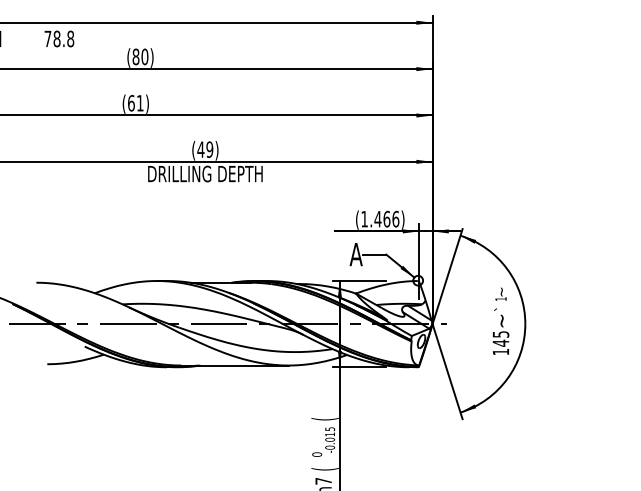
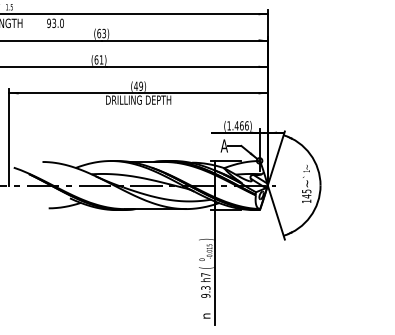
text: (59, 39) -> (55, 23), 78.8 -> 93.0
text: (140, 56) -> (101, 33), (80) -> (63)
text: (324, 419) -> (206, 239), ( -> )

